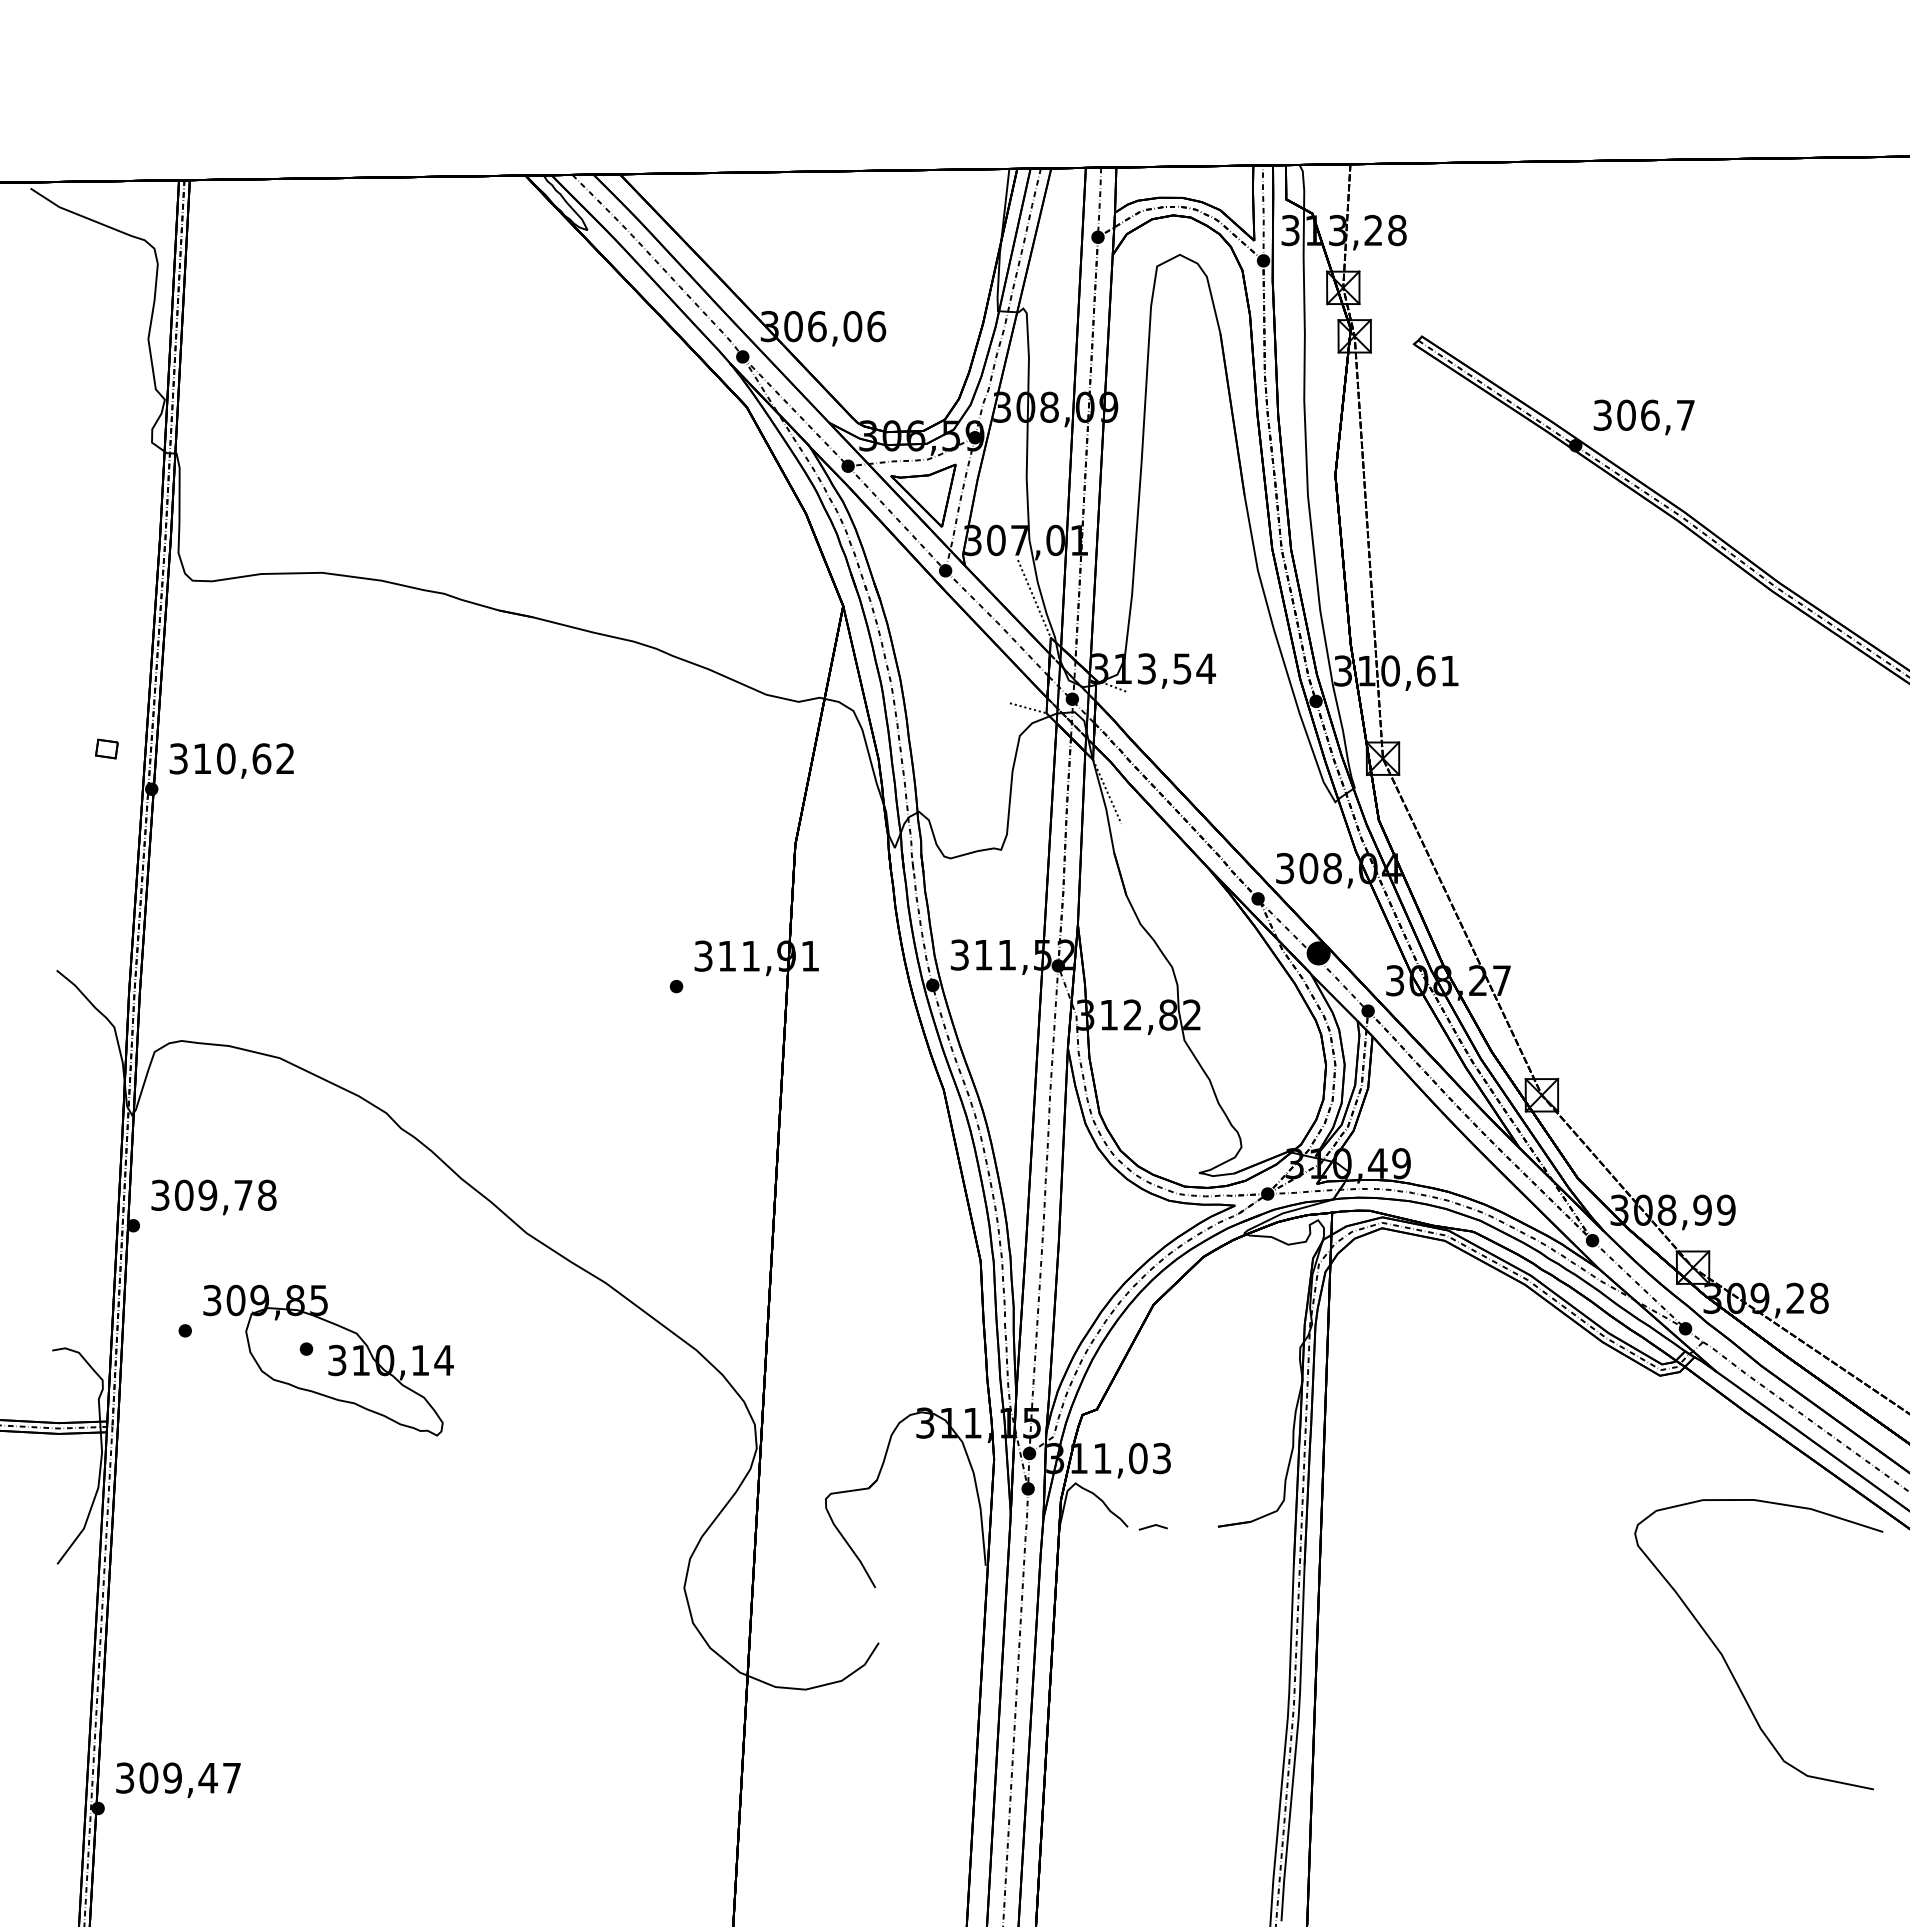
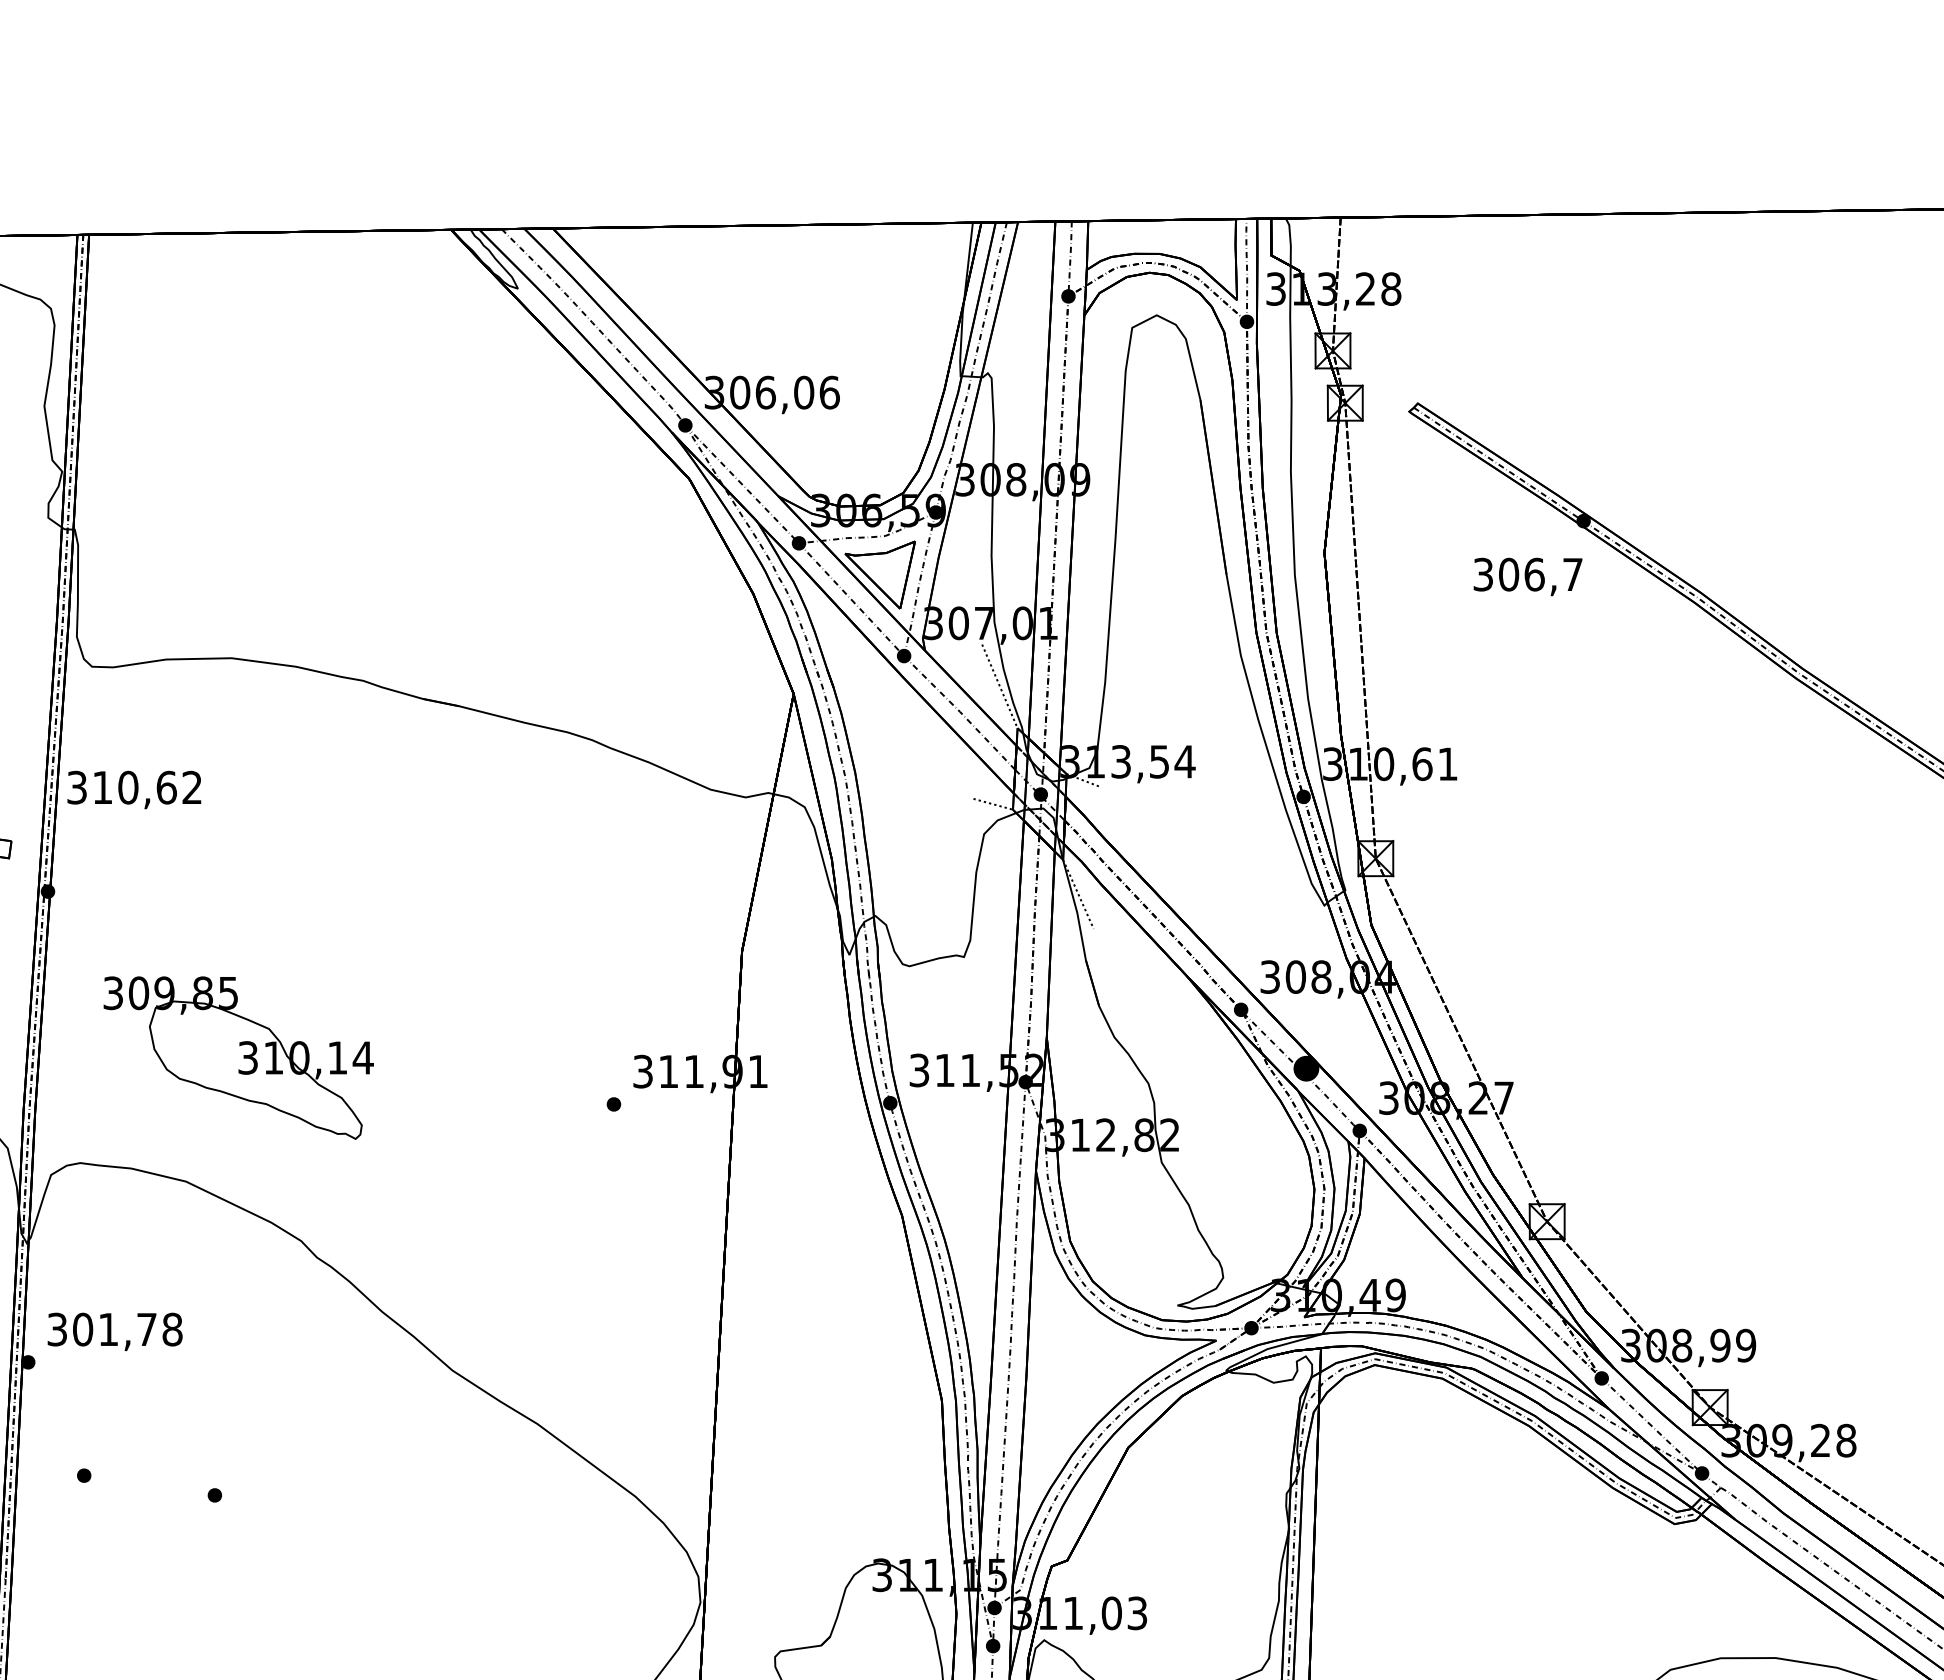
text: (1643, 417) -> (1527, 577), moved
text: (231, 760) -> (134, 789), moved
text: (207, 1194) -> (108, 1328), 309,78 -> 301,78
part: (328, 1360) -> (238, 1057), moved

